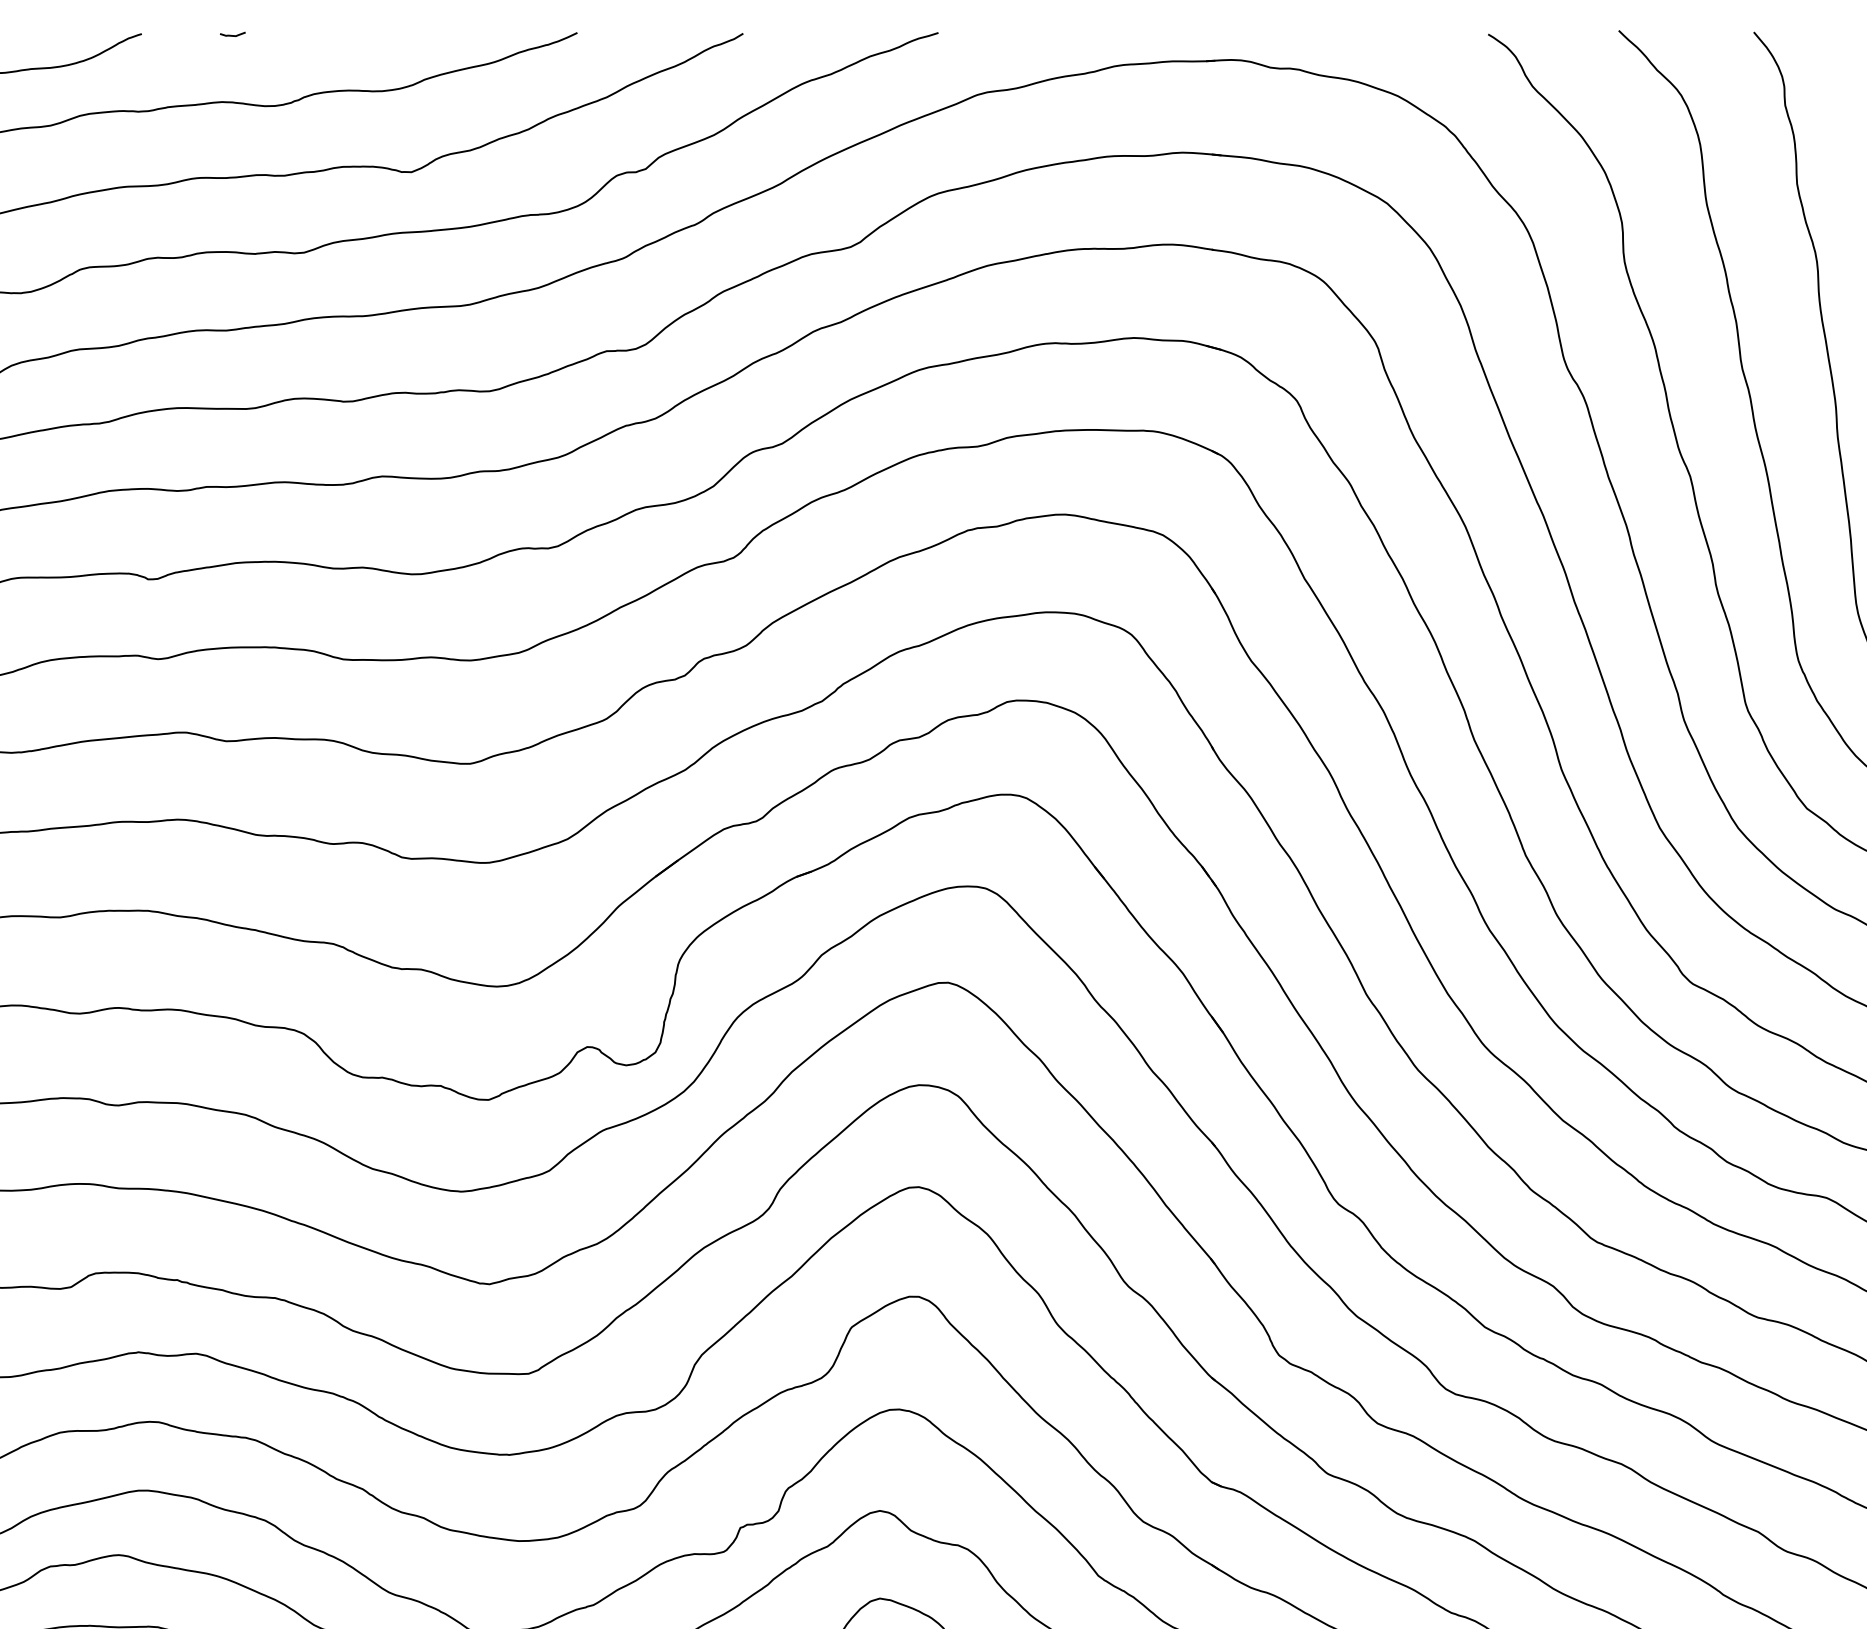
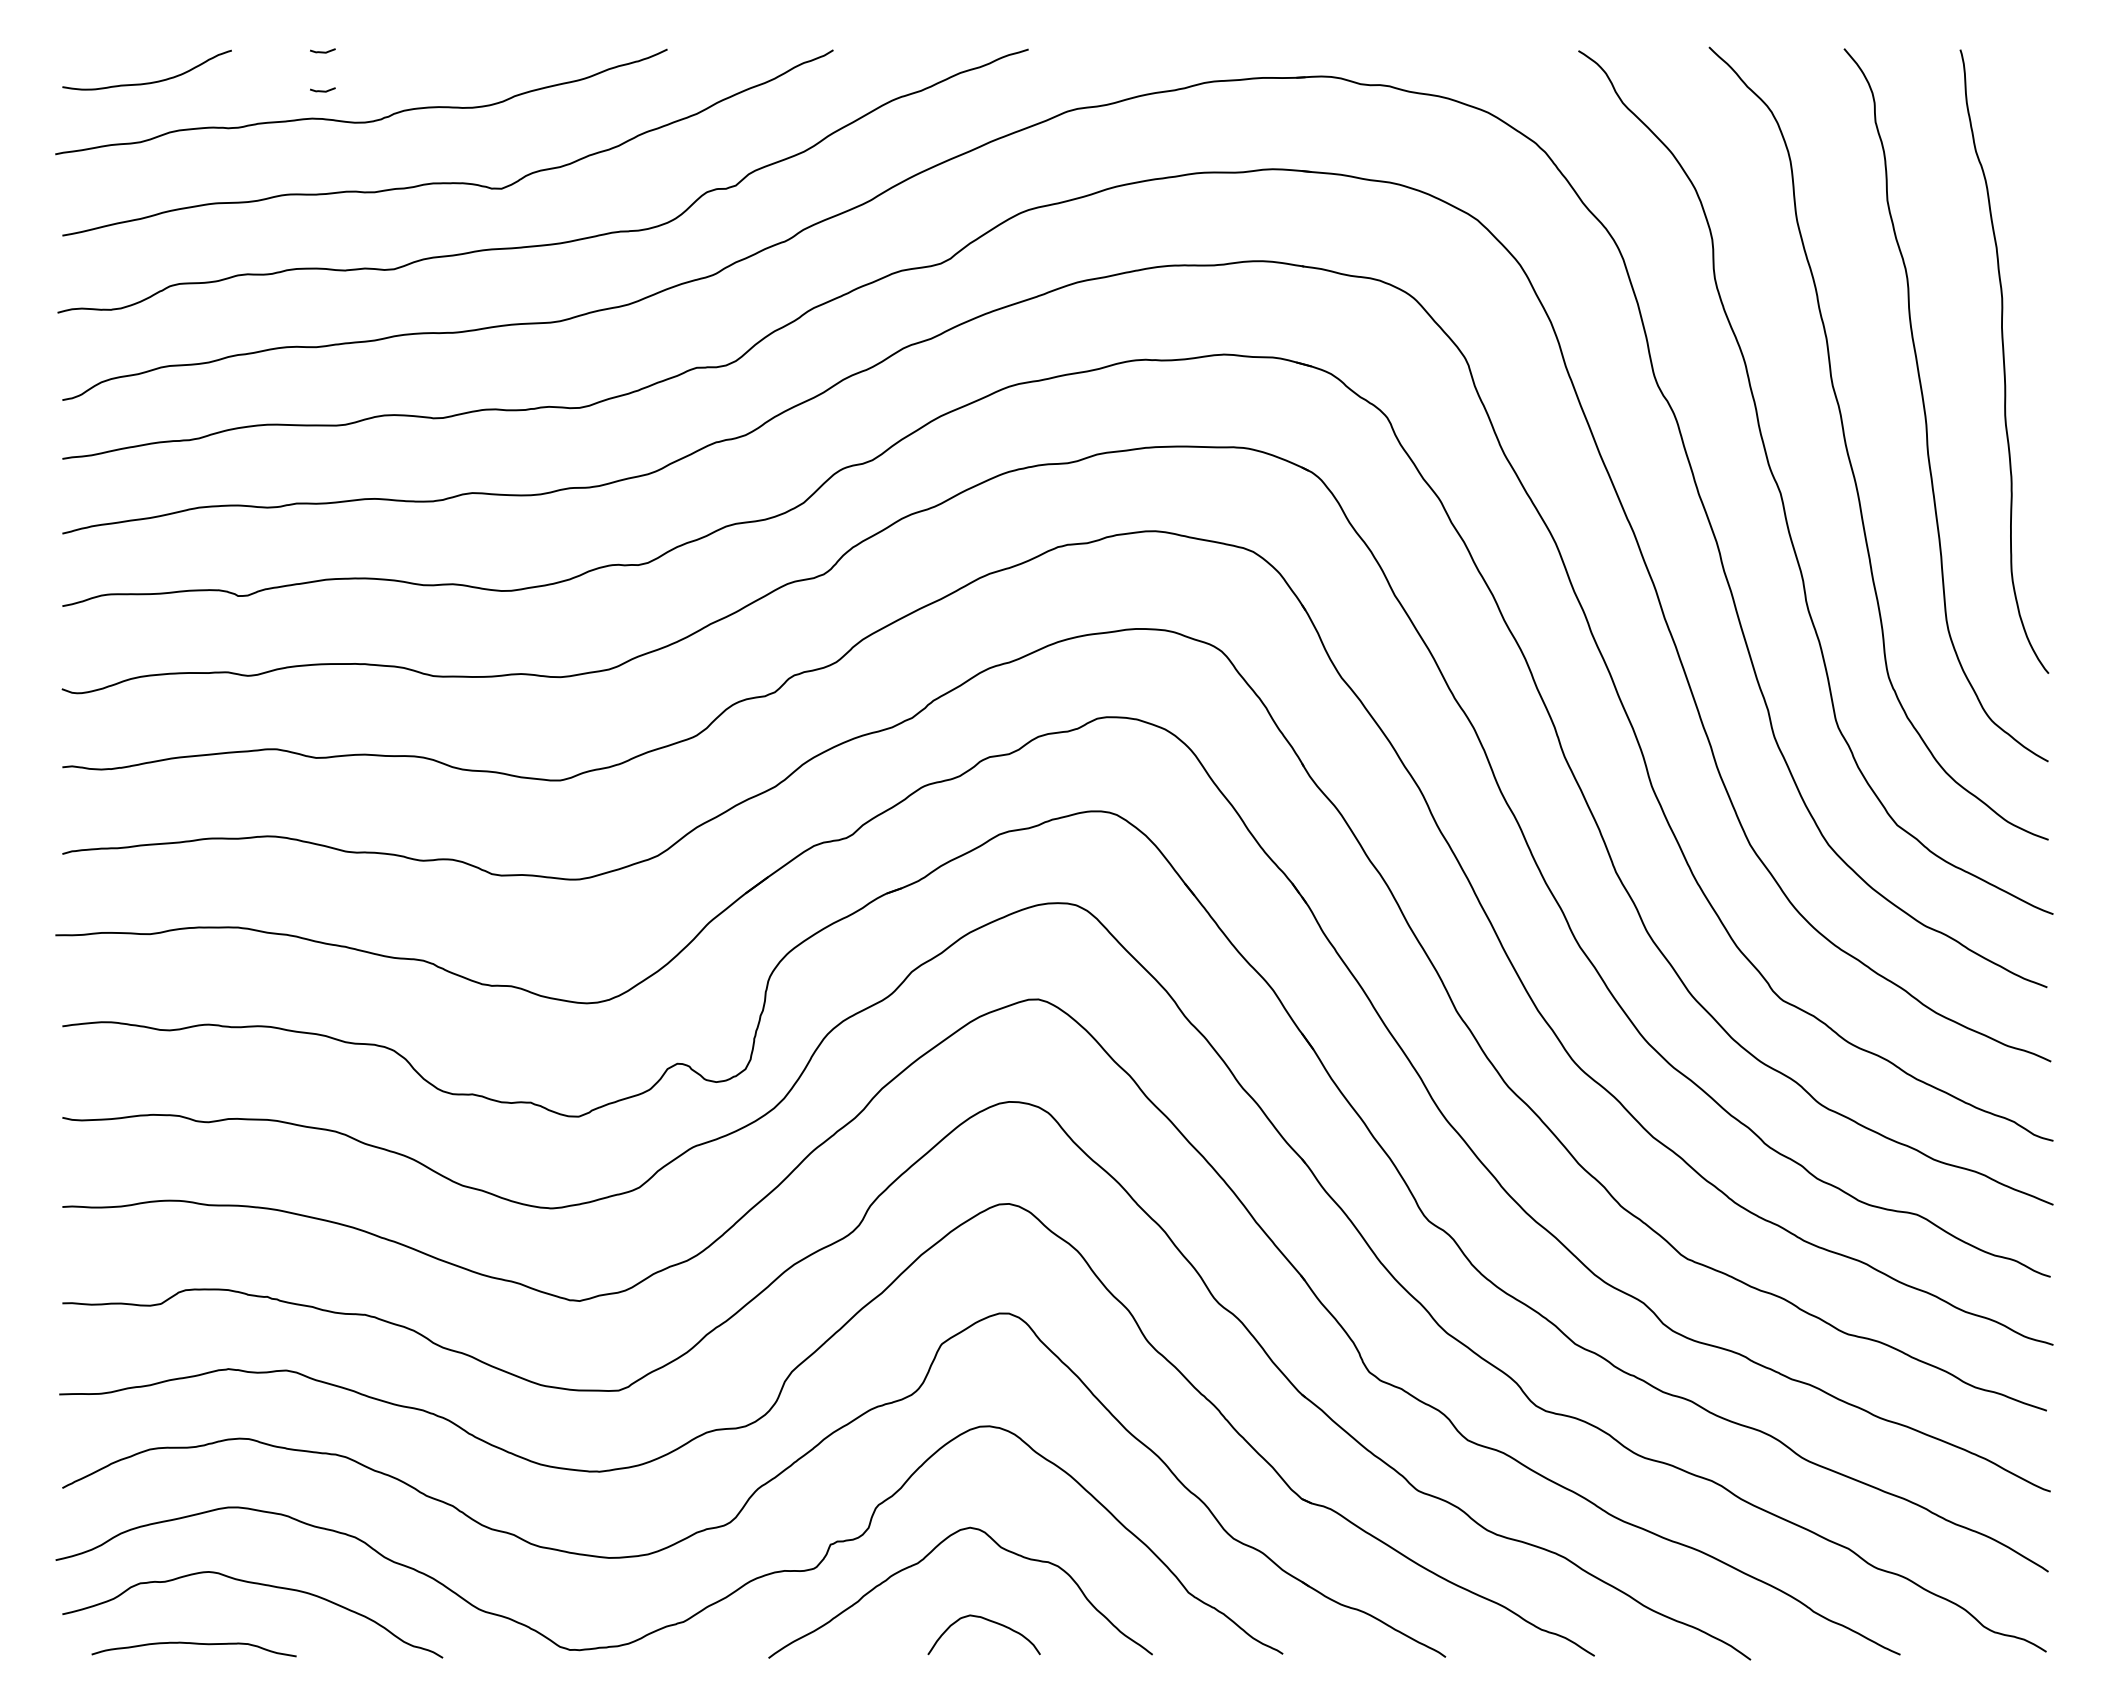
curve: (232, 73) -> (322, 90), added

